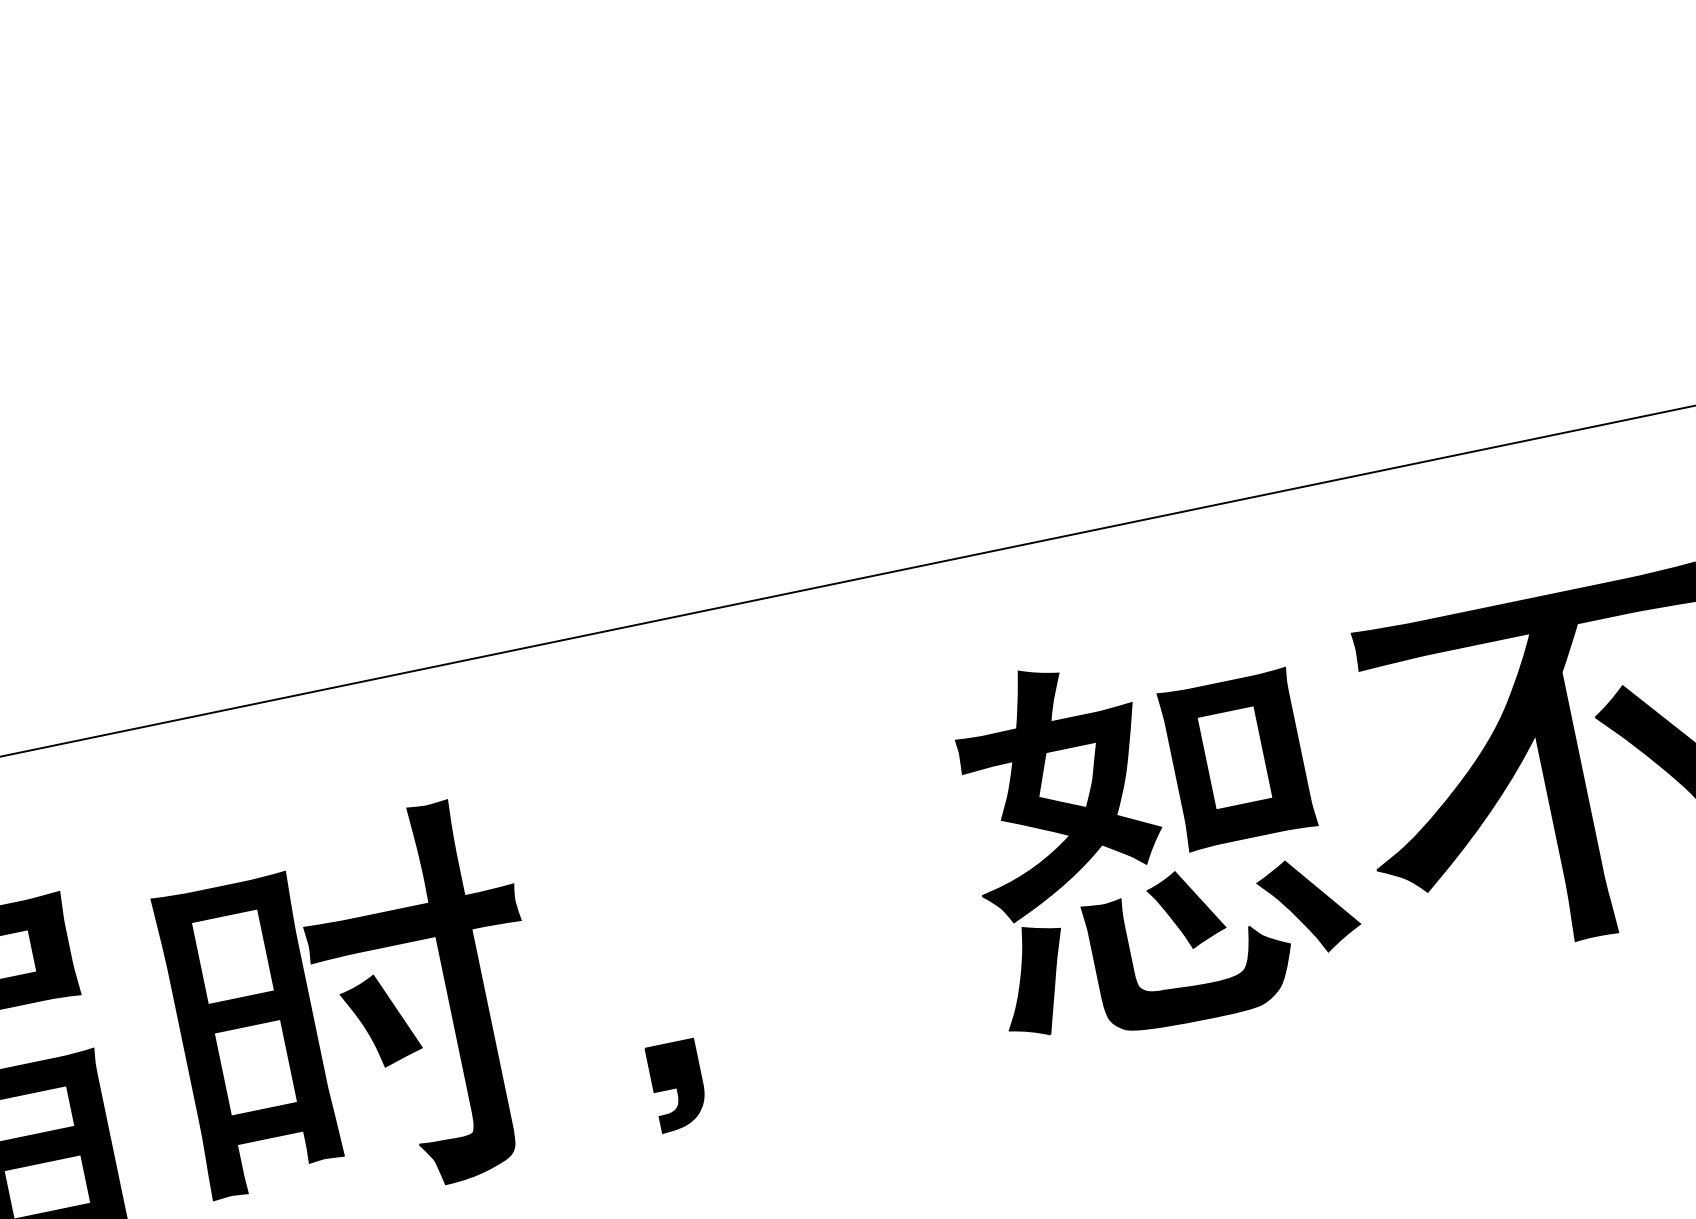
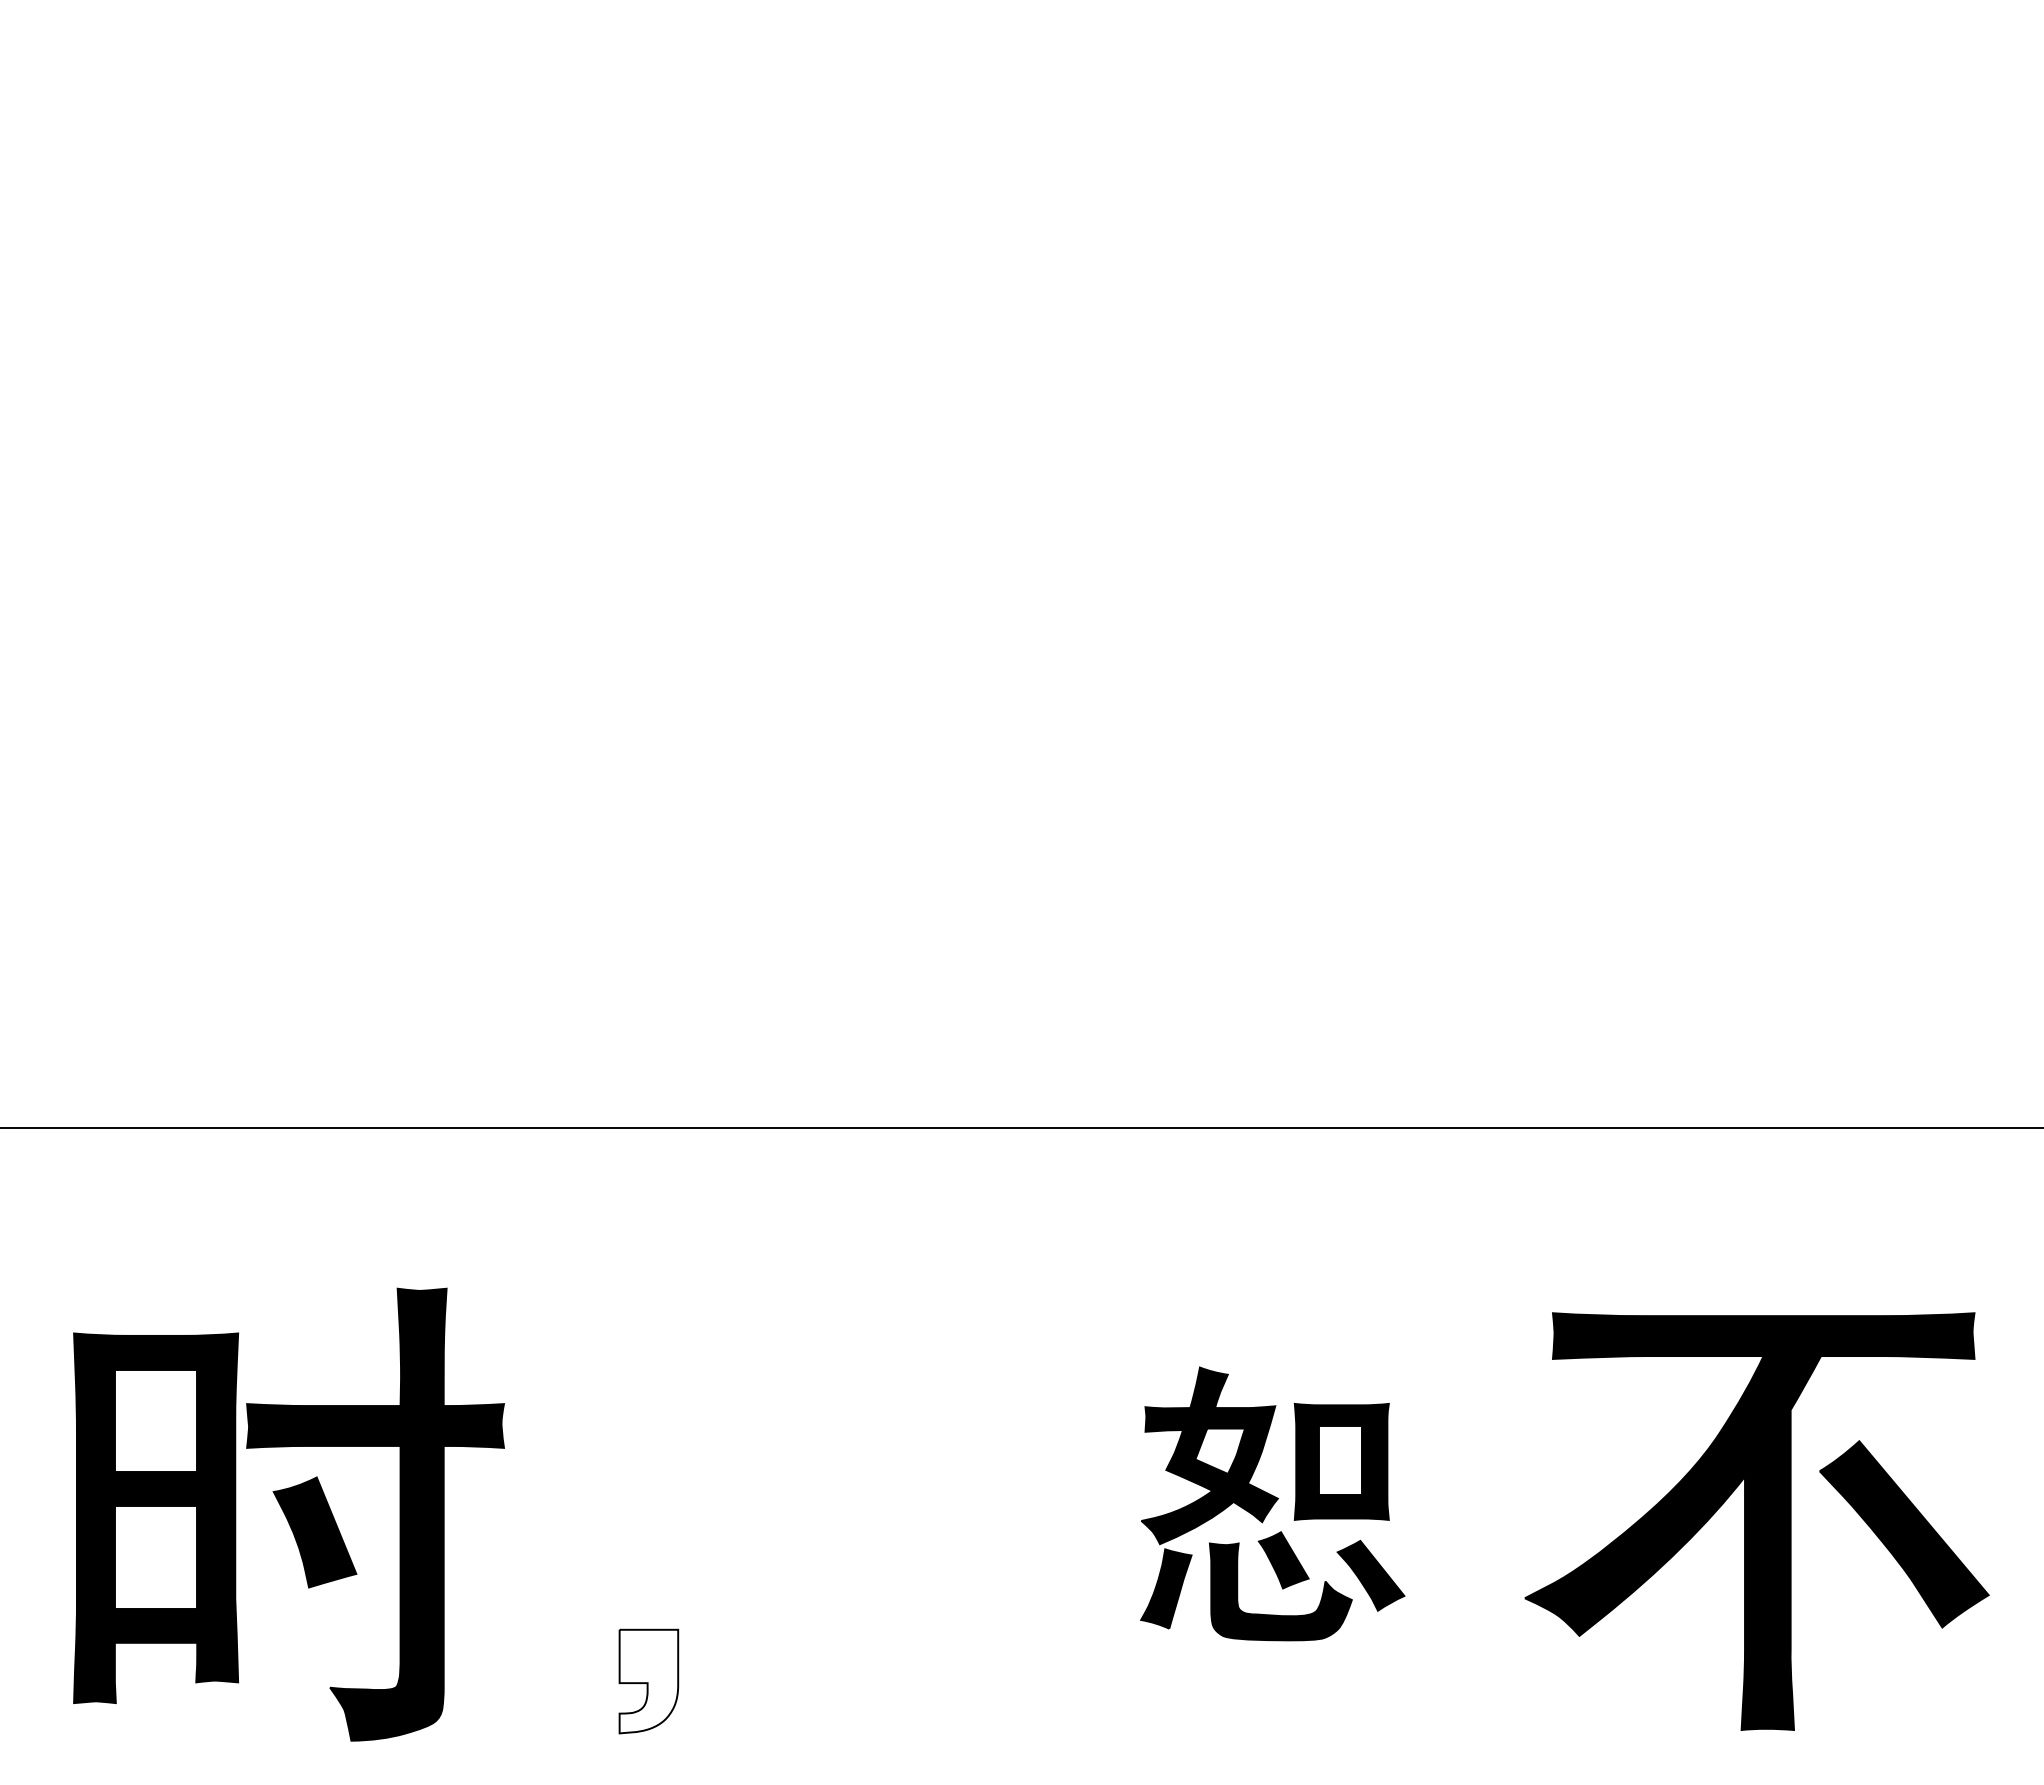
part: (1155, 835) -> (1272, 1503), size x0.6
fill: (677, 1085) -> (648, 1681), removed

